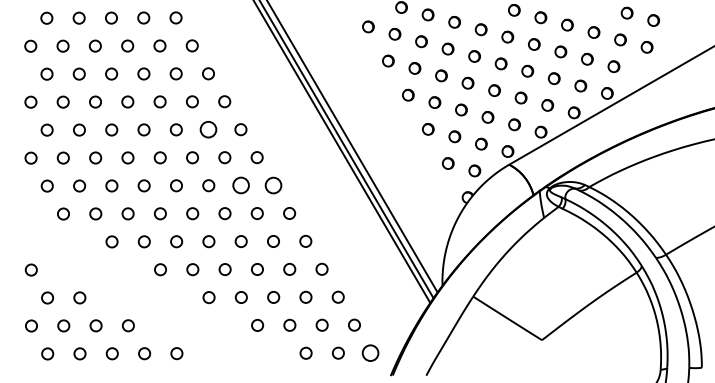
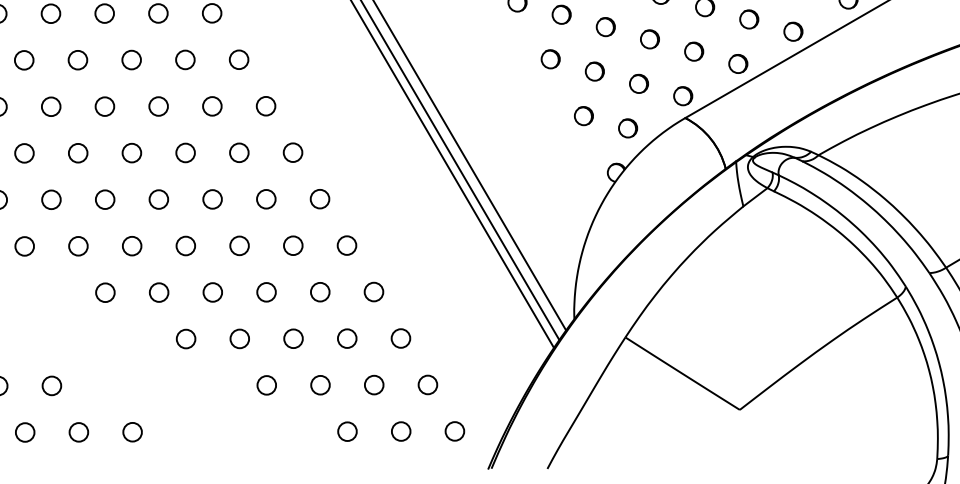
circle: (208, 129) -> (185, 59), size x0.71
circle: (240, 185) -> (238, 152), size x0.71
circle: (272, 185) -> (291, 152), size x0.71
circle: (370, 352) -> (454, 430), size x0.71

